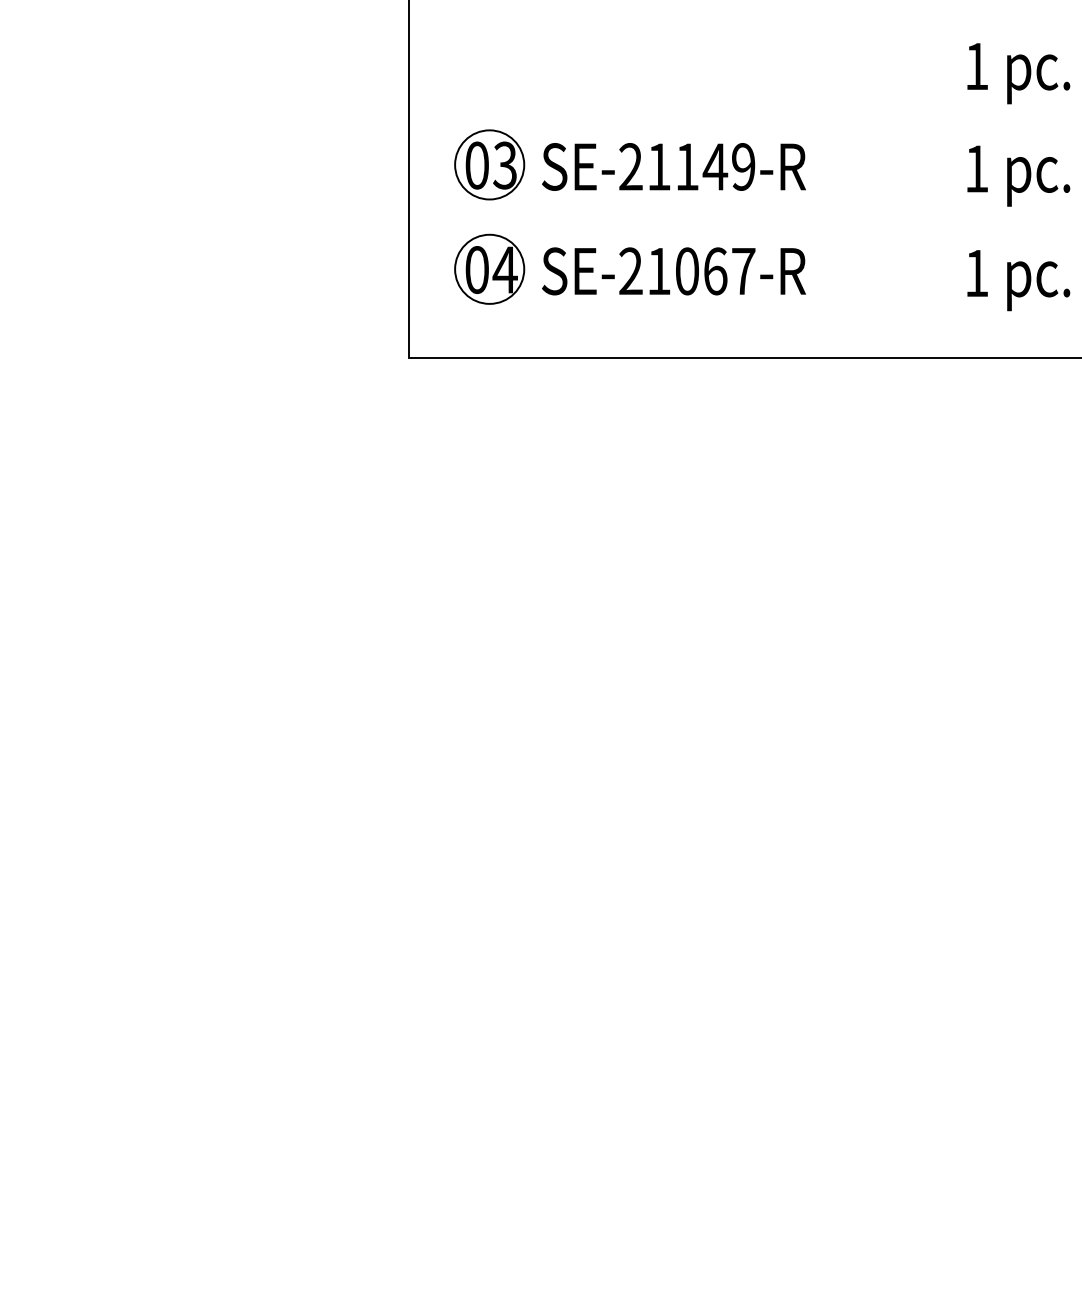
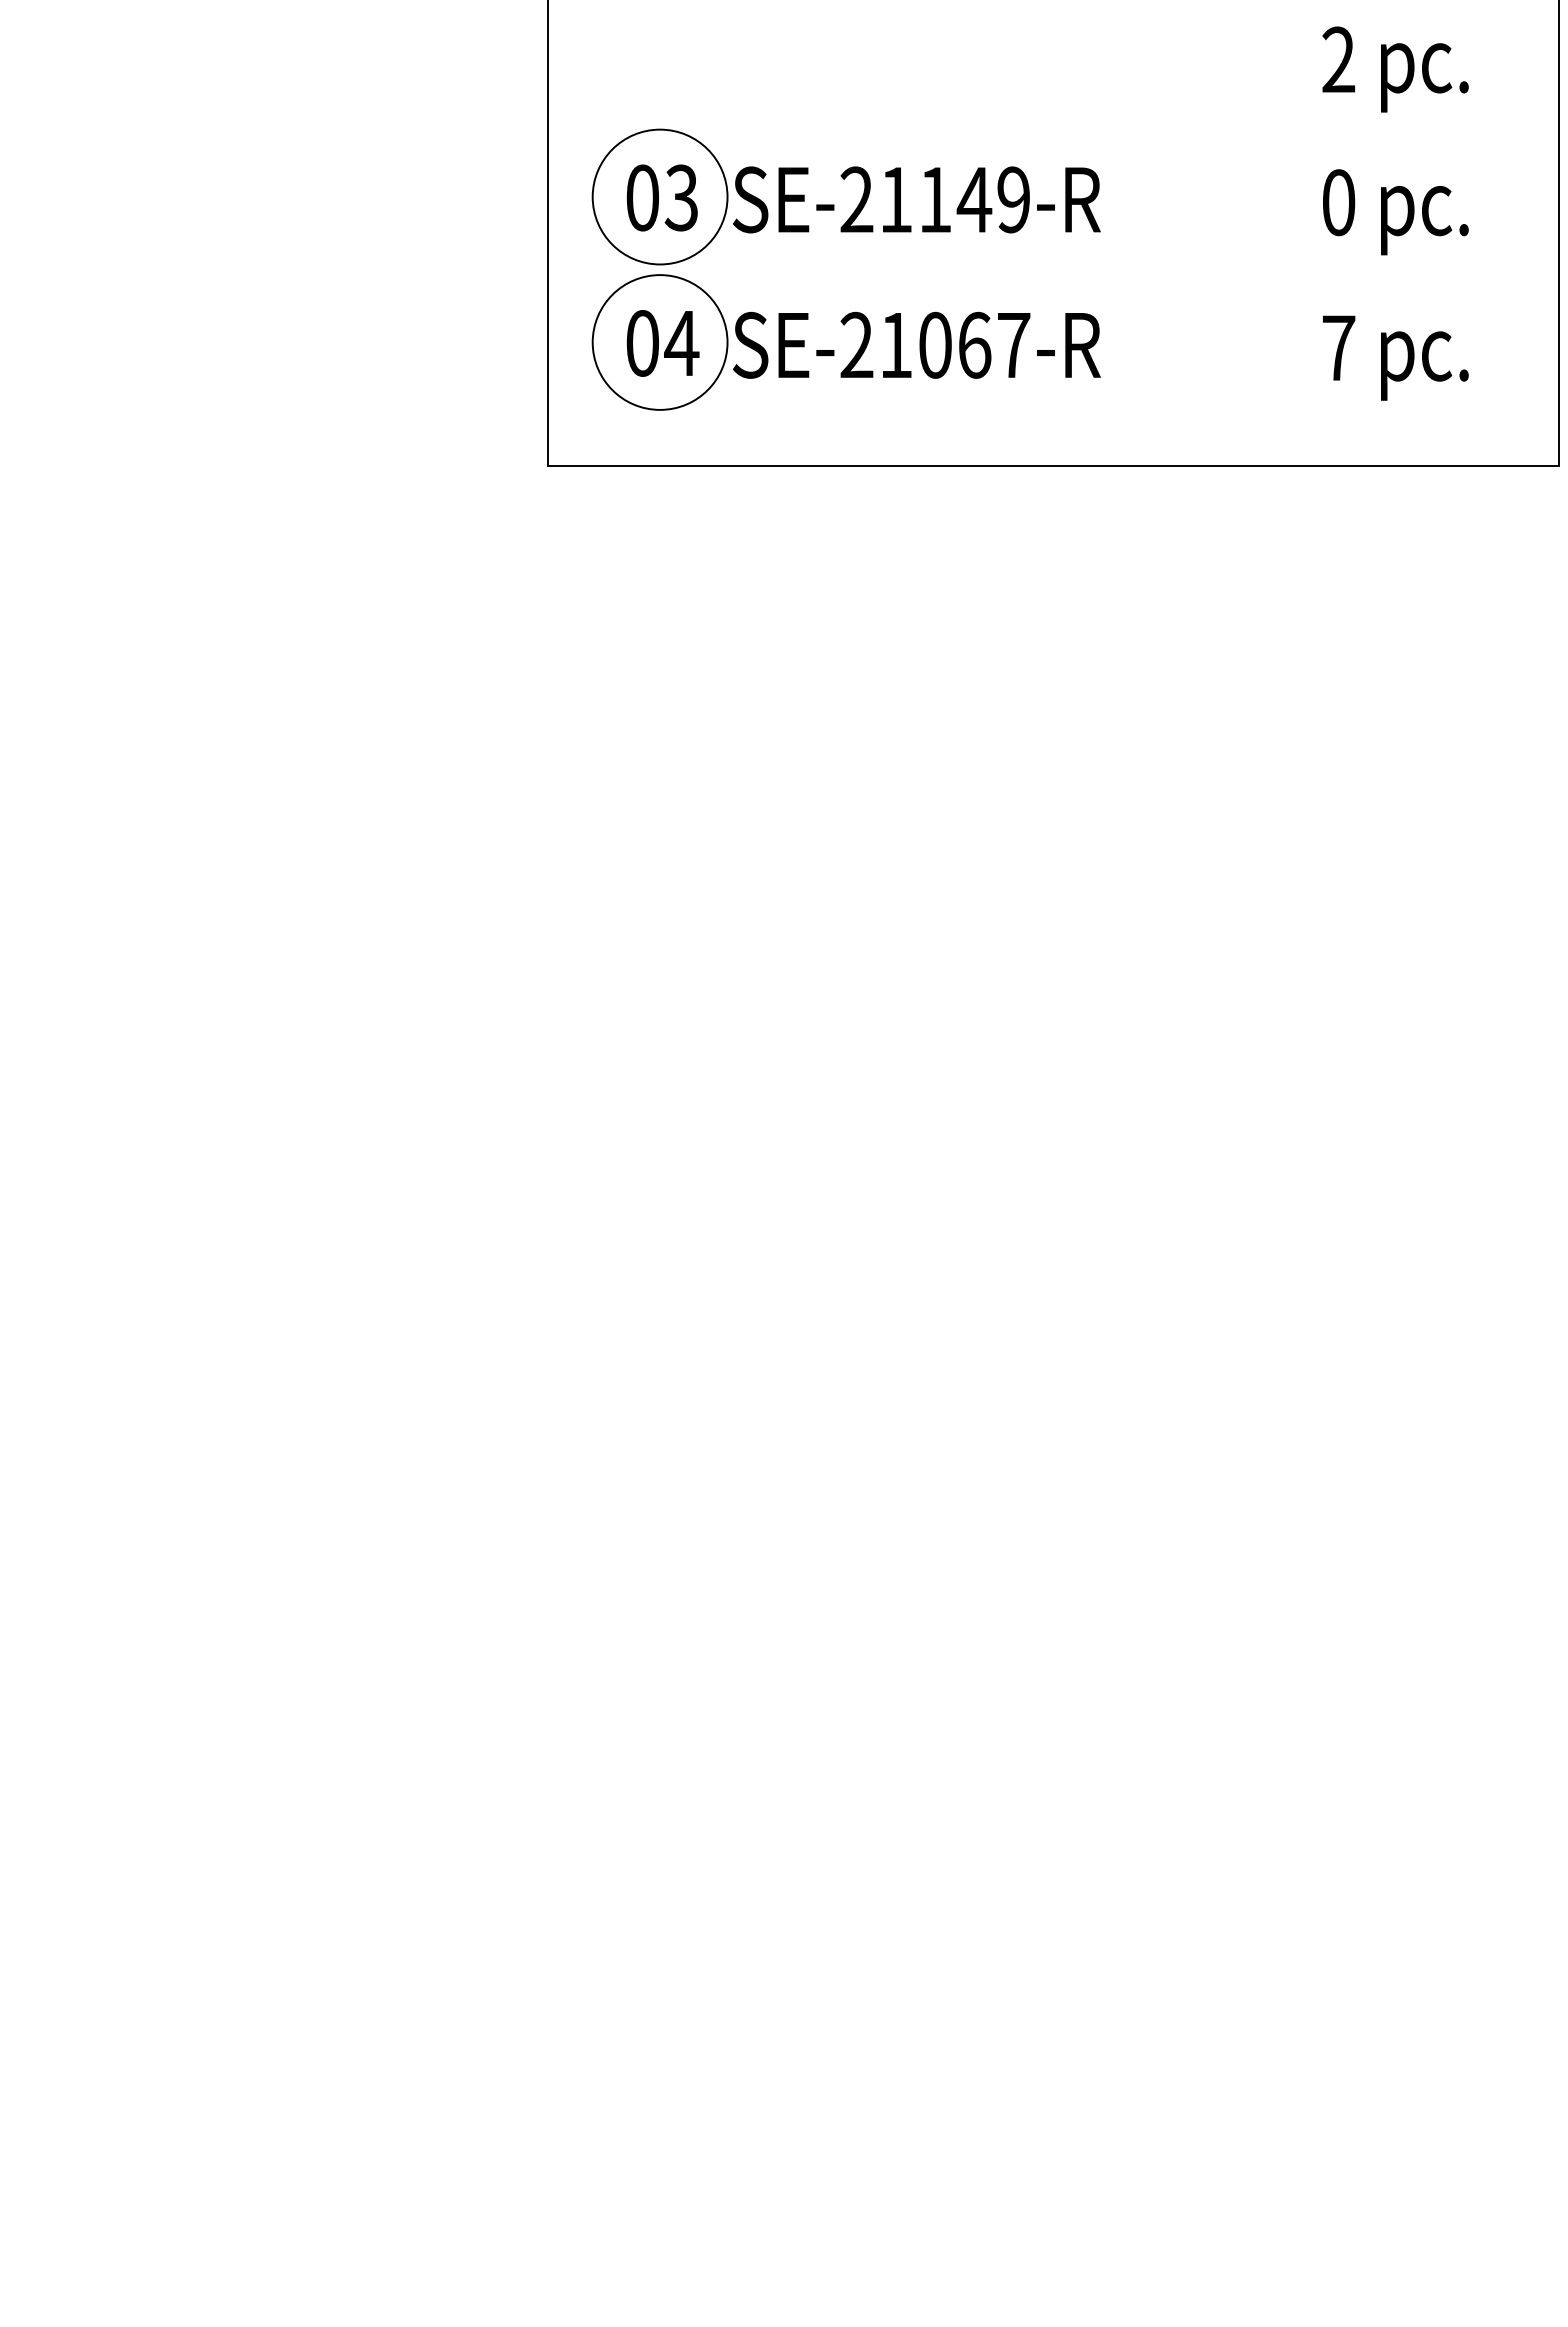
text: (976, 66) -> (1338, 59), 1 -> 2
circle: (489, 164) -> (659, 196), size x1.4
text: (977, 168) -> (1339, 202), 1 -> 0
circle: (489, 269) -> (659, 342), size x1.4
text: (976, 272) -> (1338, 347), 1 -> 7

